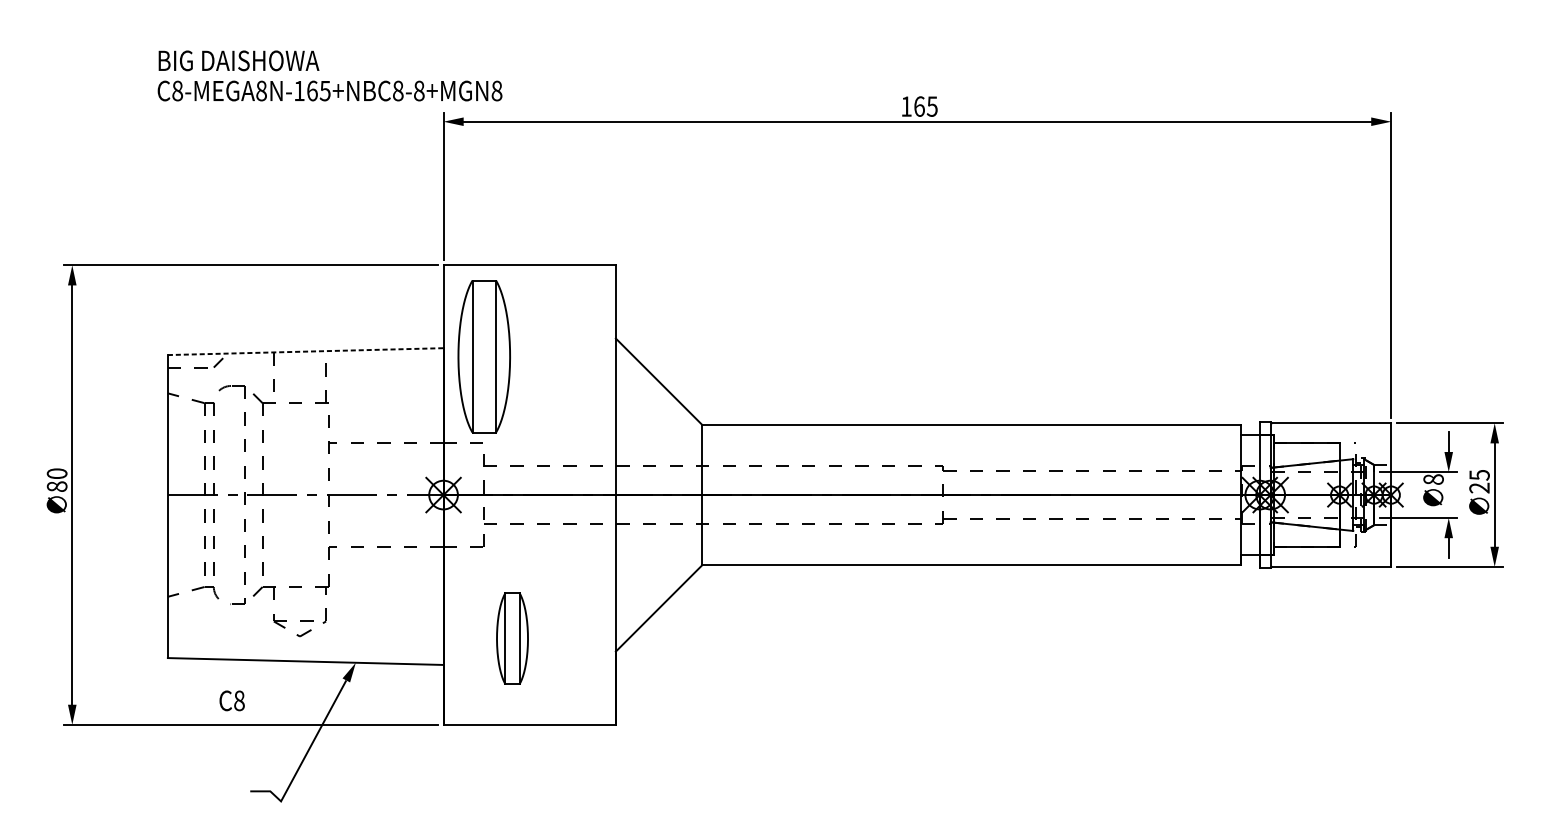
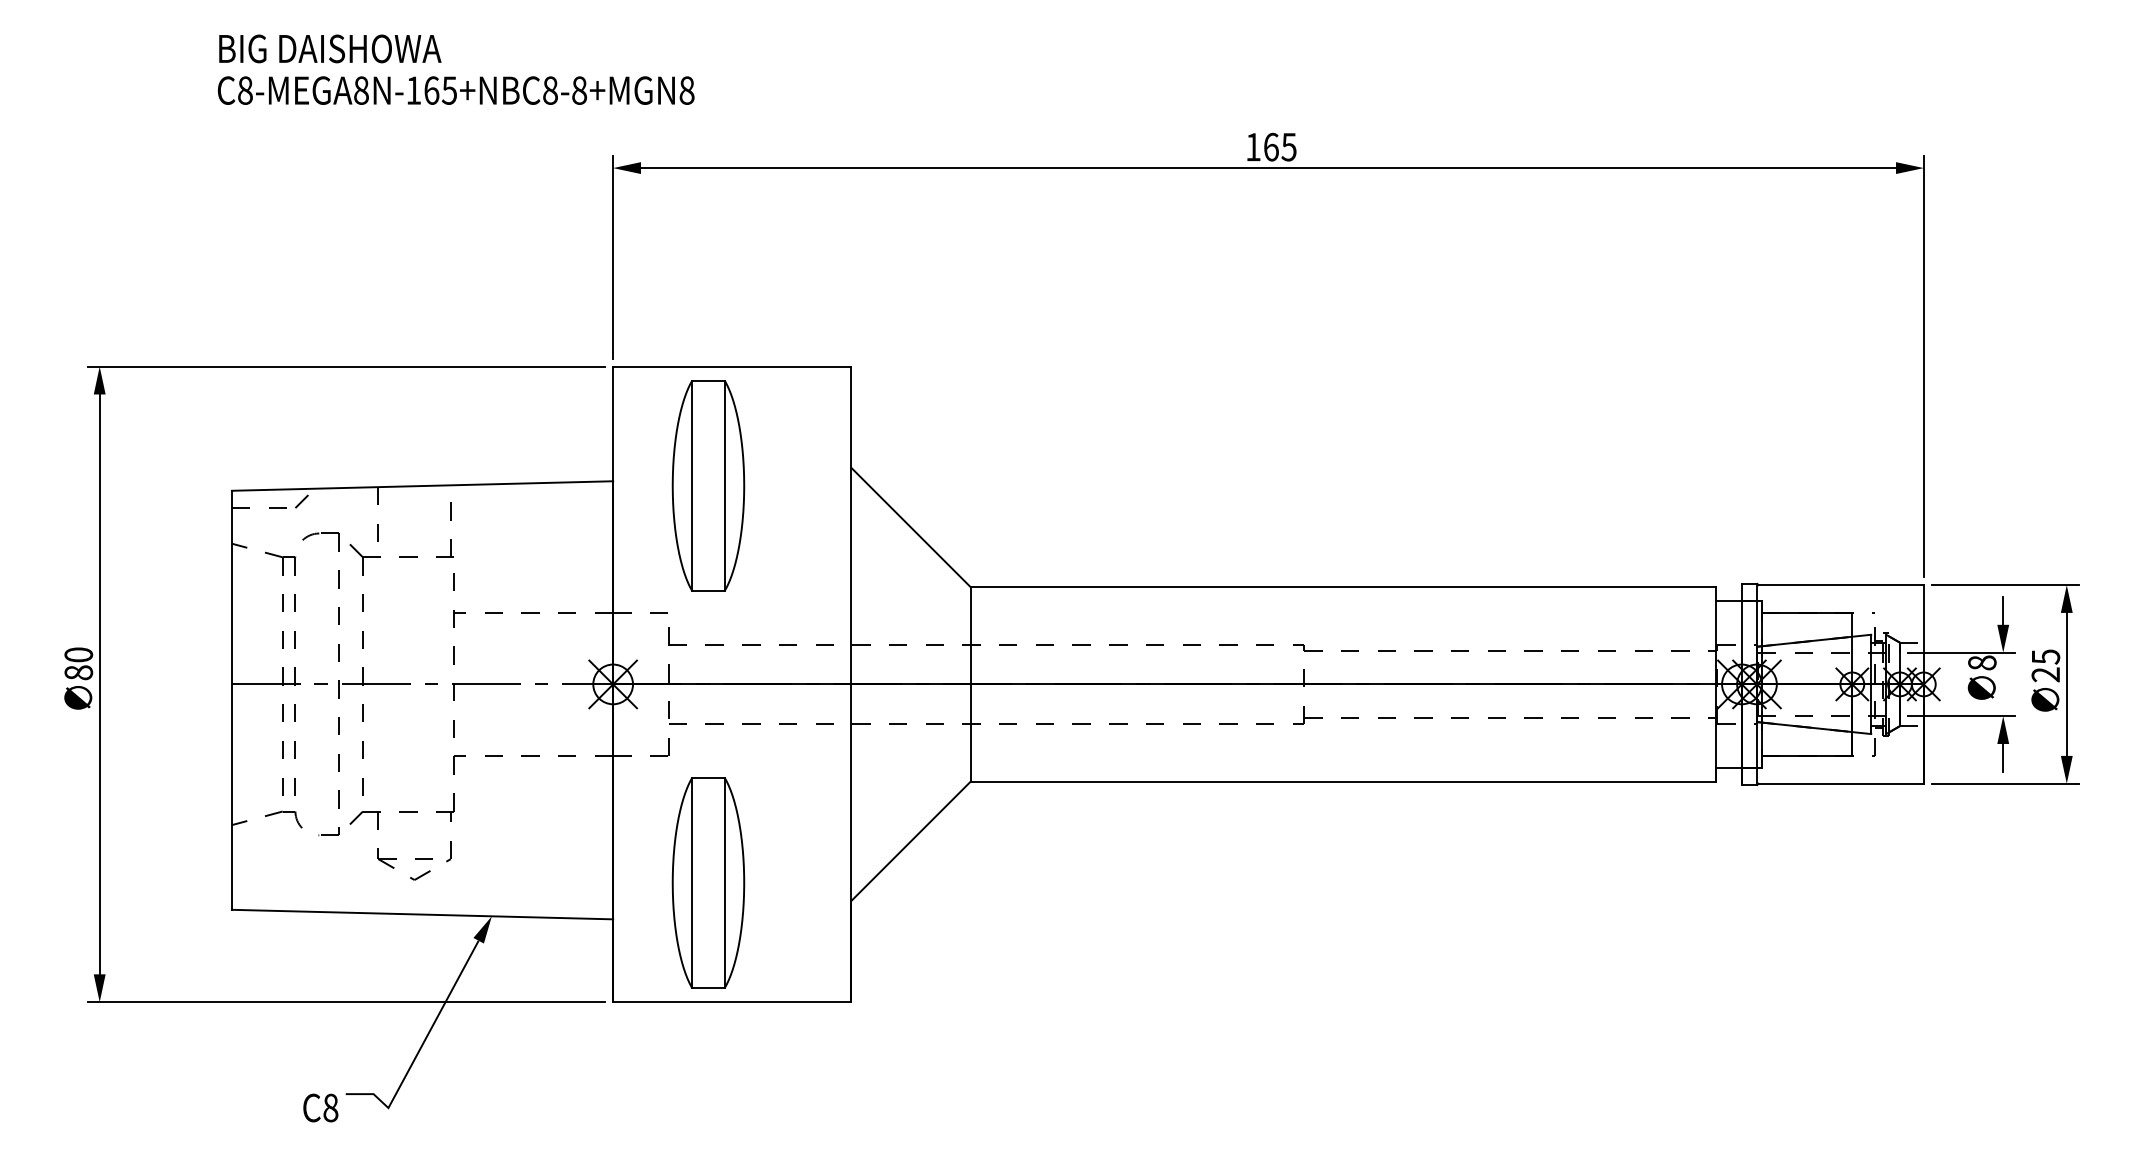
text: (329, 75) -> (455, 69), moved
line: (305, 351) -> (422, 486), dashed -> solid
part: (484, 356) -> (708, 485), moved
part: (512, 638) -> (708, 882), size x1.67
text: (231, 700) -> (320, 1107), moved

